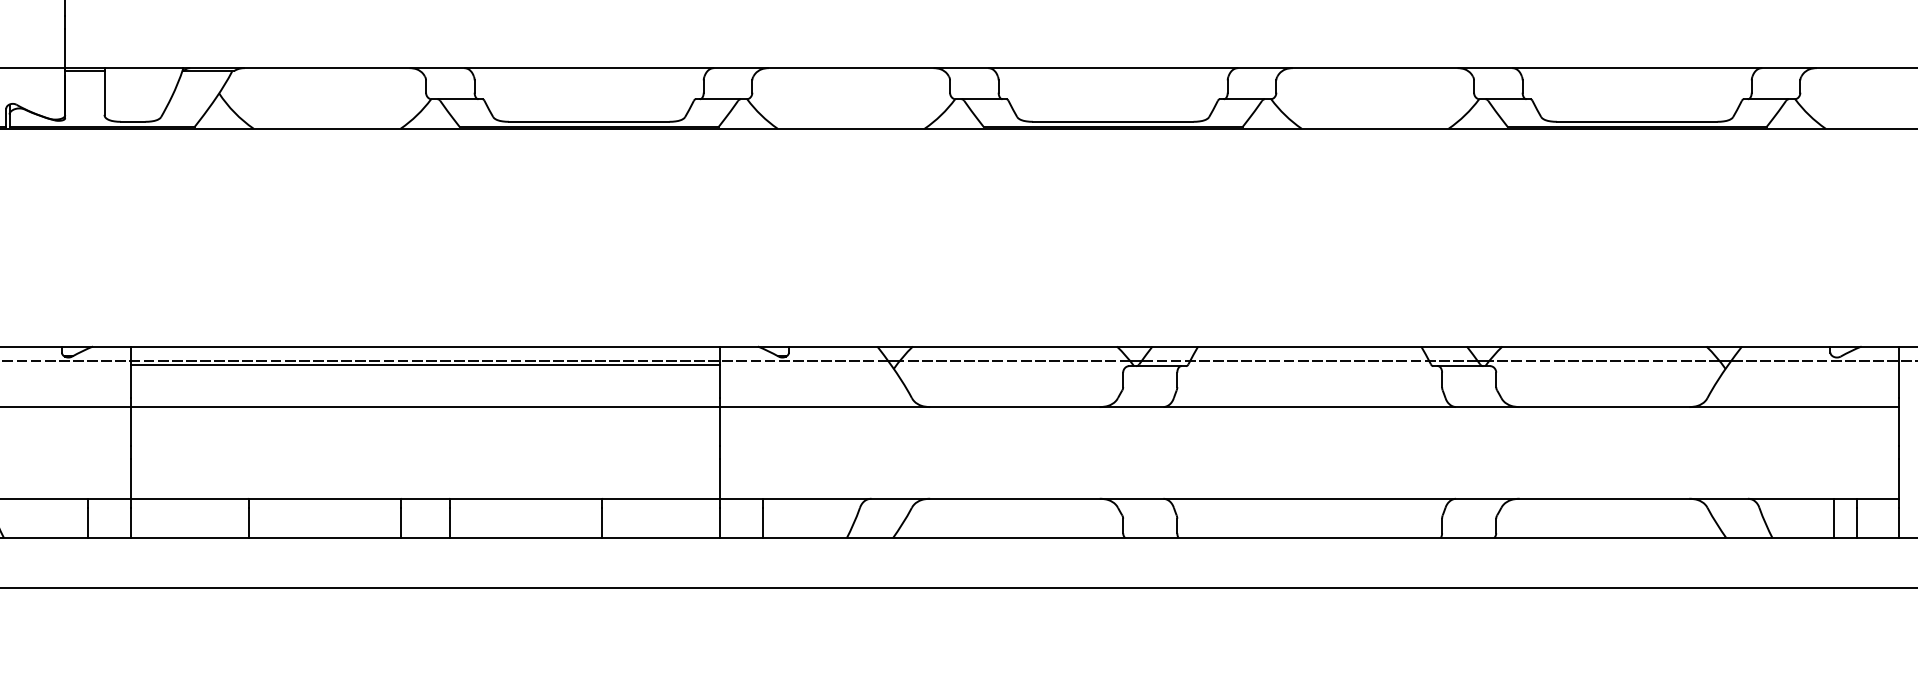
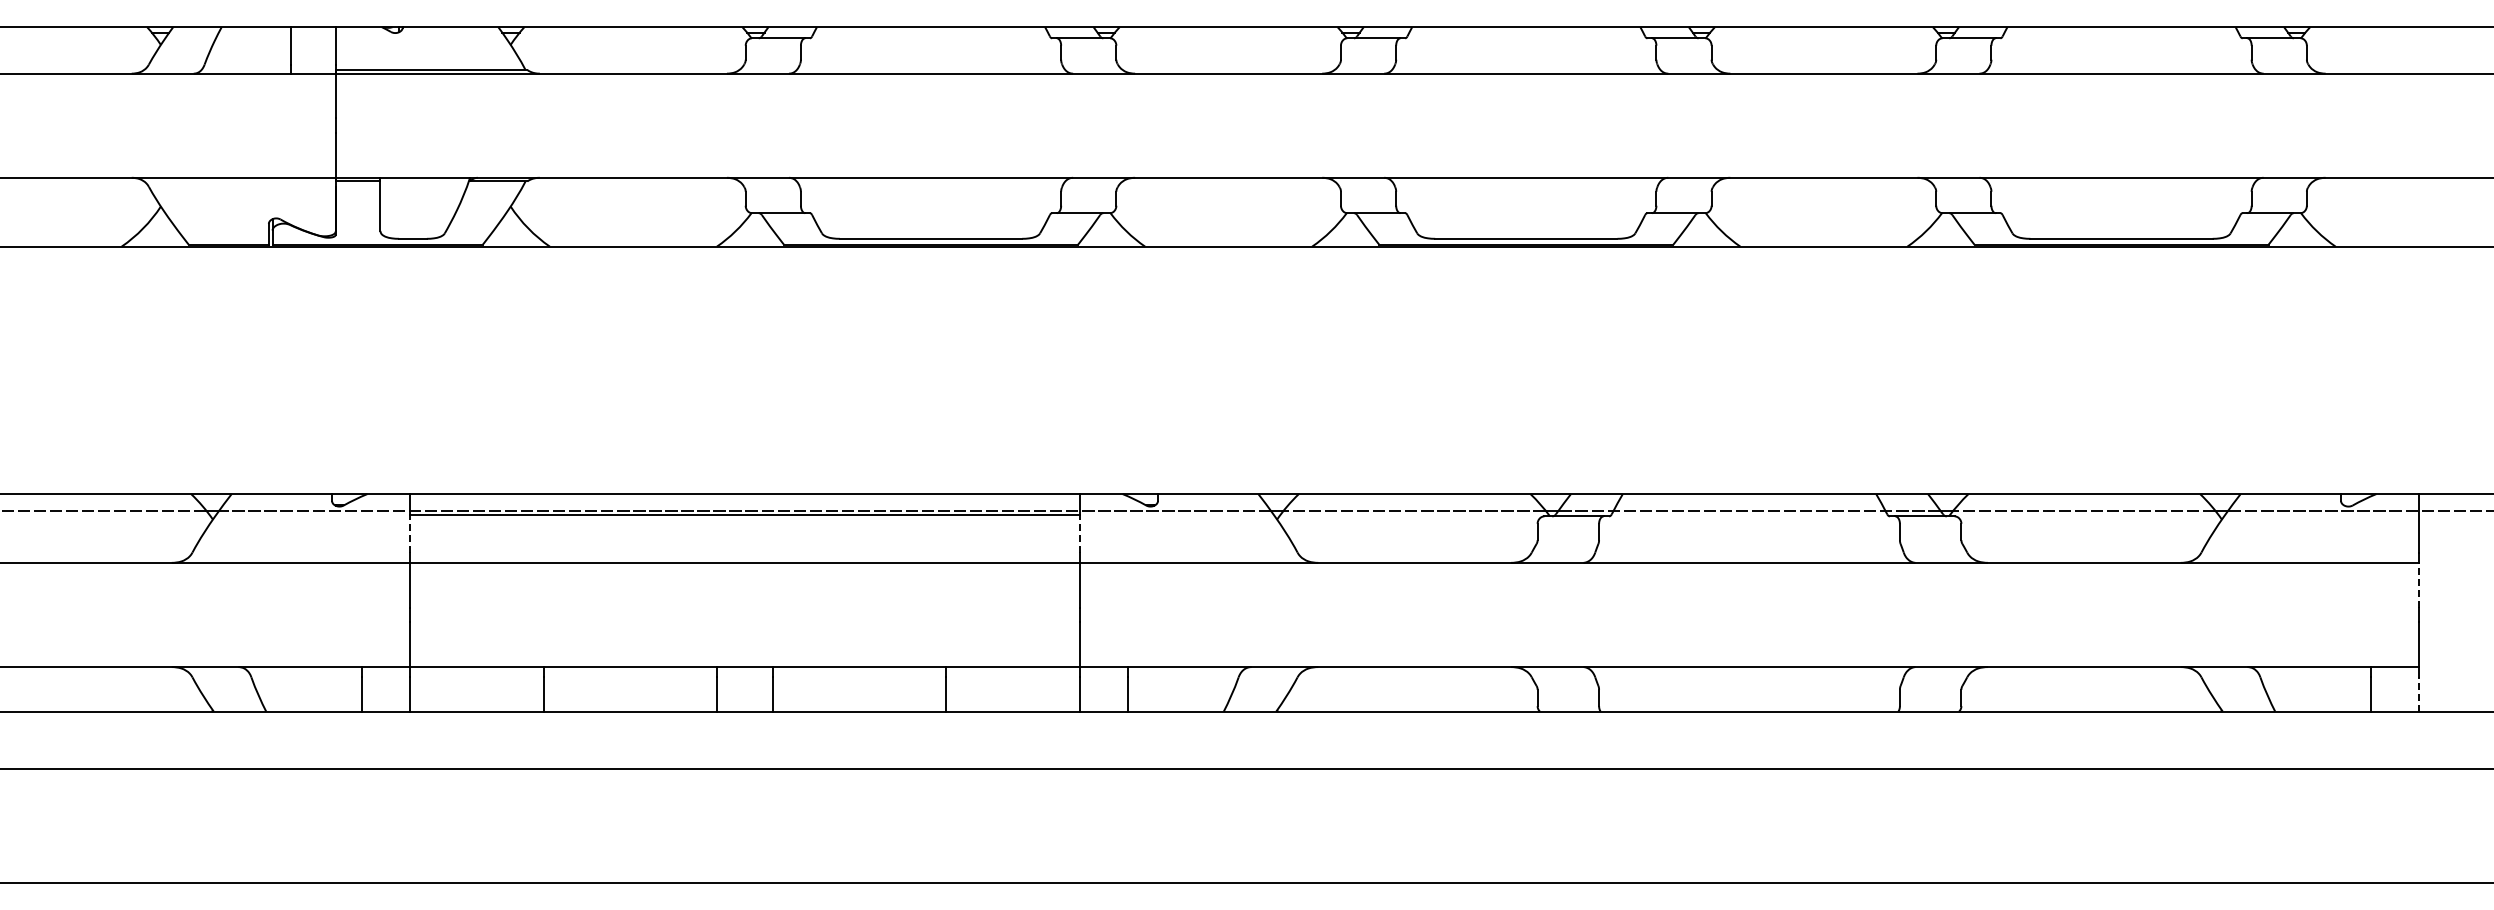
line: (130, 381) -> (410, 533), solid -> dashed
line: (719, 381) -> (1079, 533), solid -> dashed
line: (1899, 426) -> (2419, 584), solid -> dashed
line: (1833, 518) -> (2344, 689), removed
line: (1899, 522) -> (2419, 694), solid -> dashed

